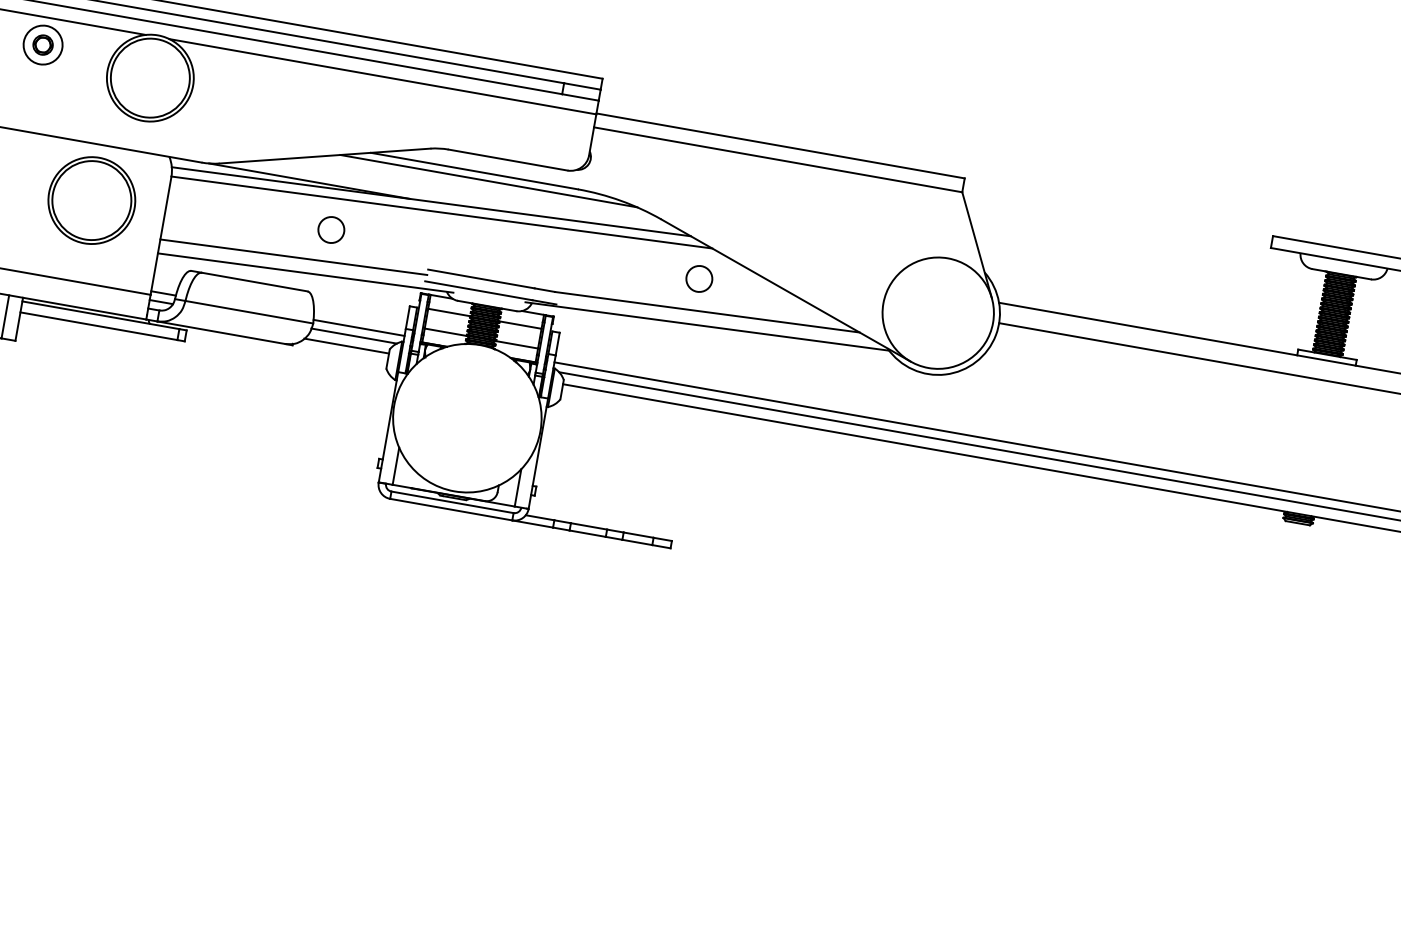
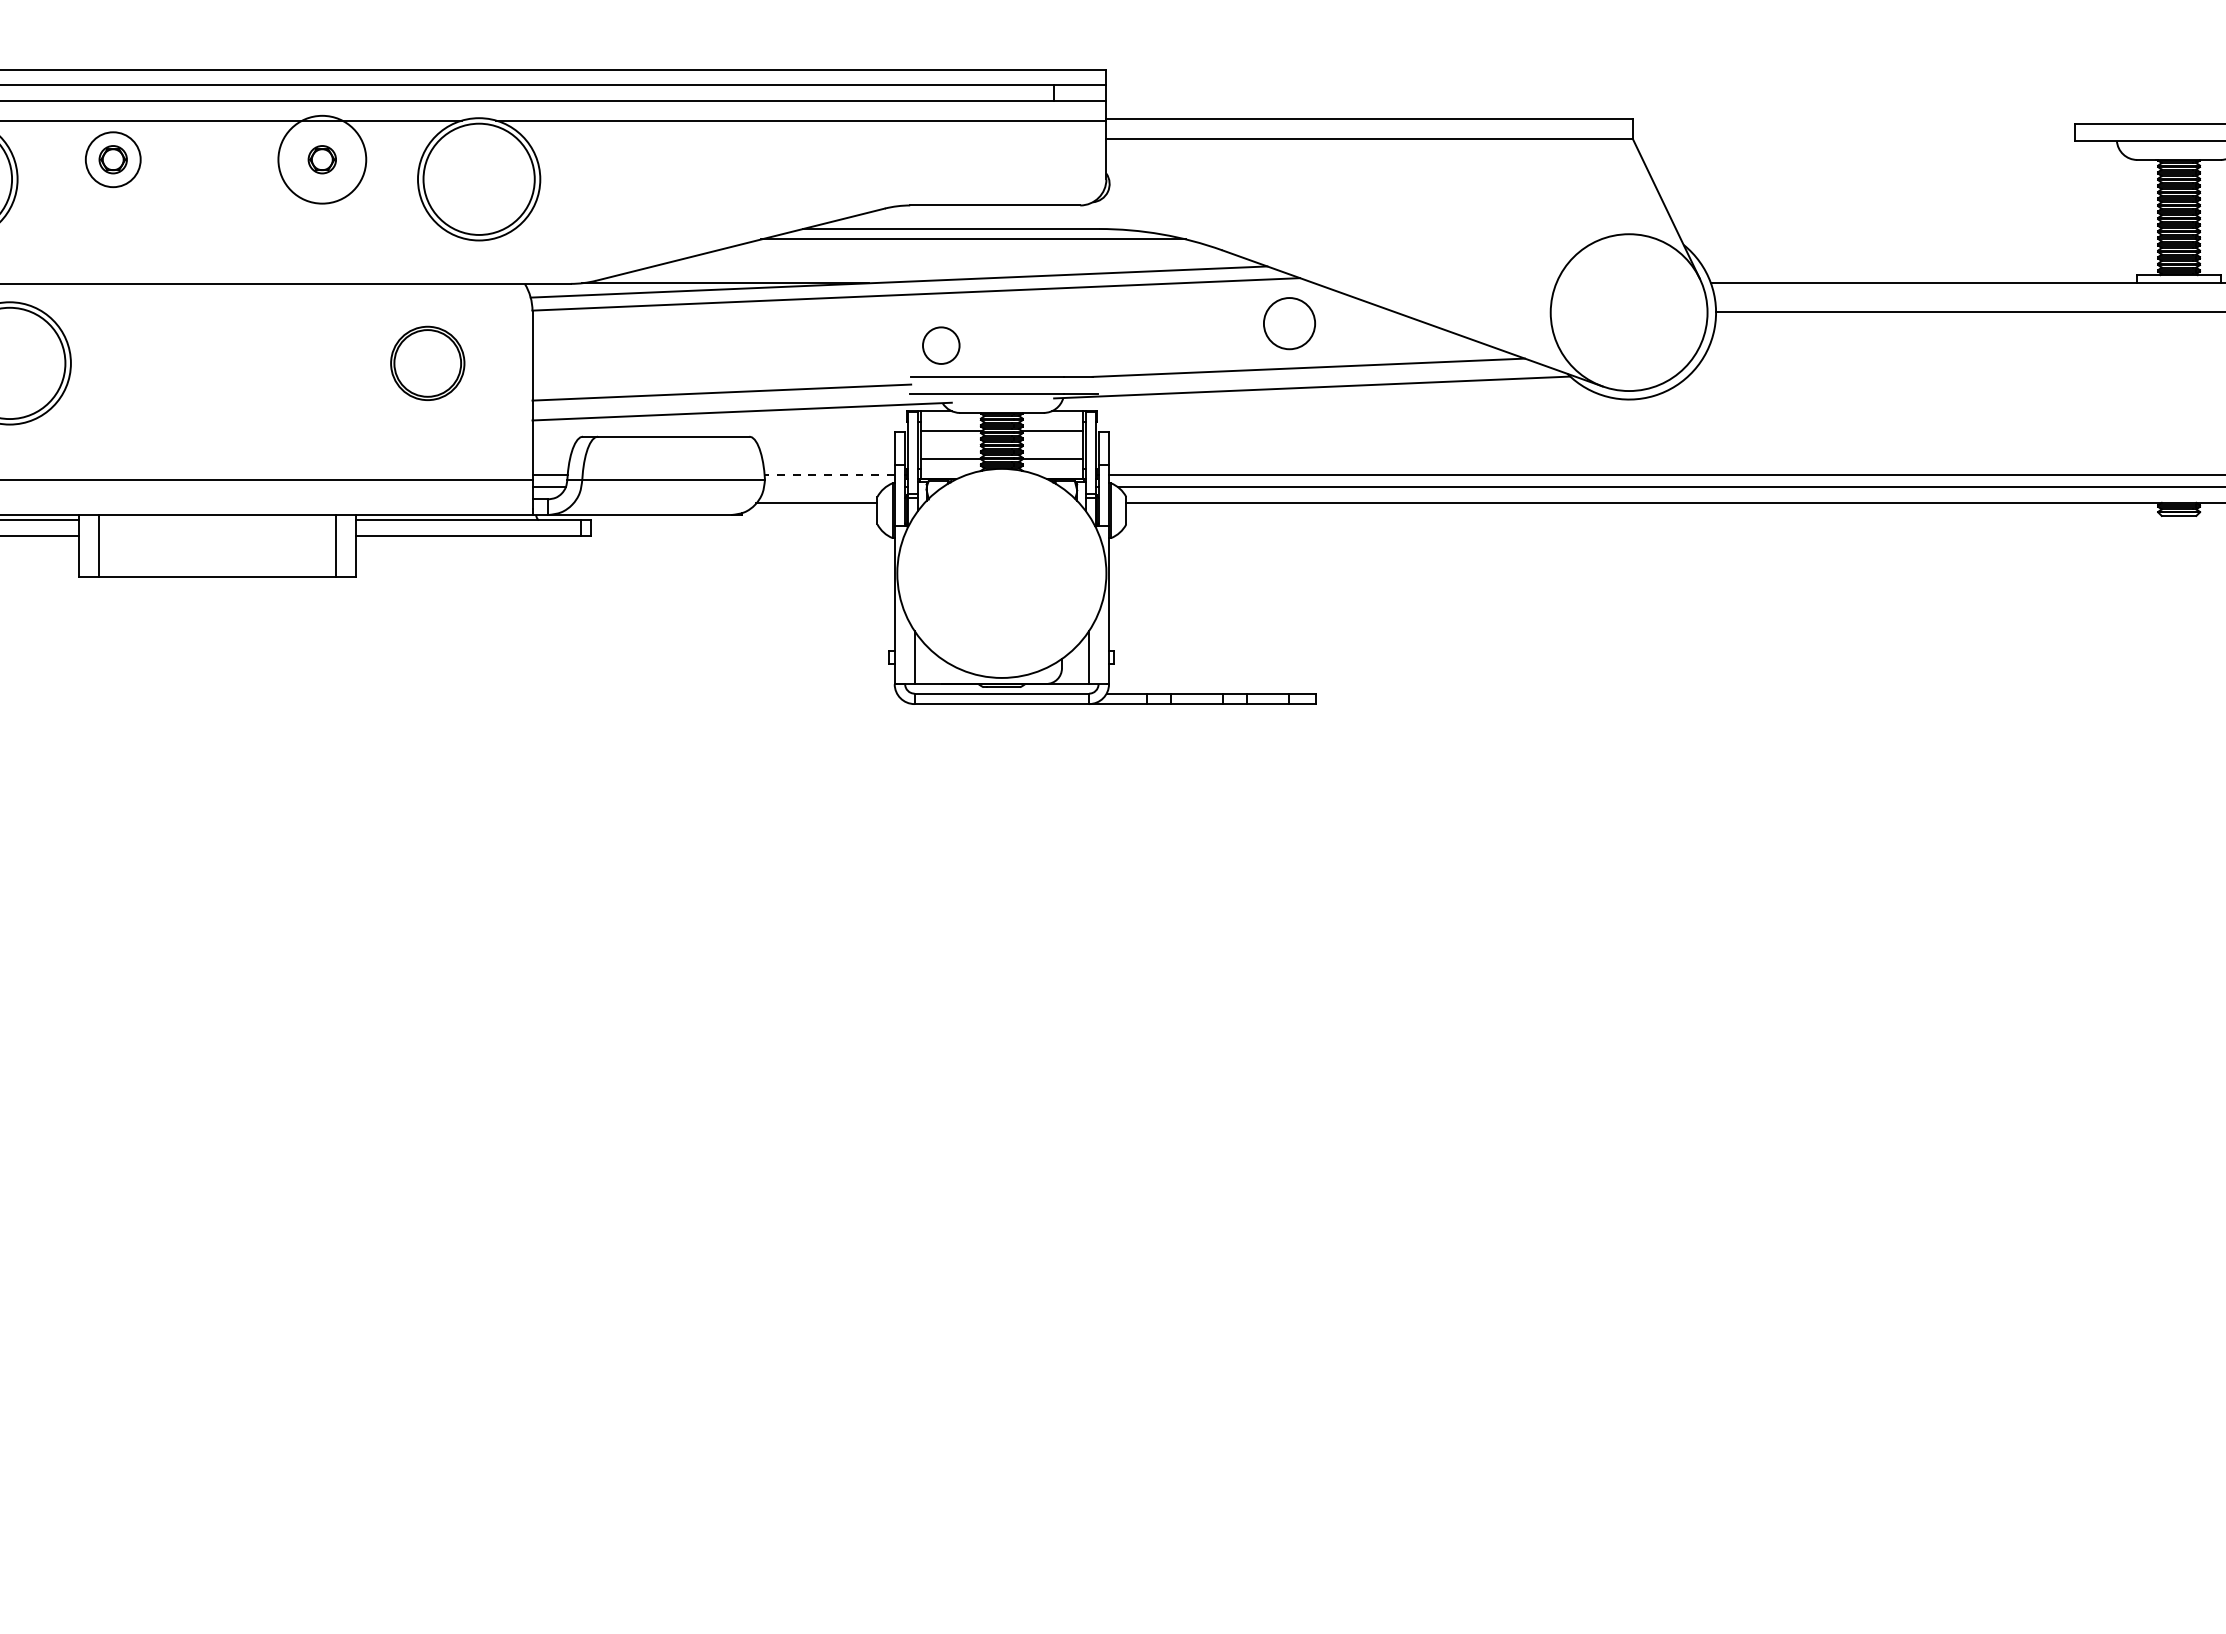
circle: (42, 44) -> (321, 159), size x1.6
part: (91, 200) -> (427, 363), size x0.6
circle: (331, 229) -> (941, 345), moved
circle: (699, 278) -> (1289, 323), size x1.4
line: (359, 327) -> (829, 474), solid -> dashed
line: (353, 336) -> (824, 487), removed

